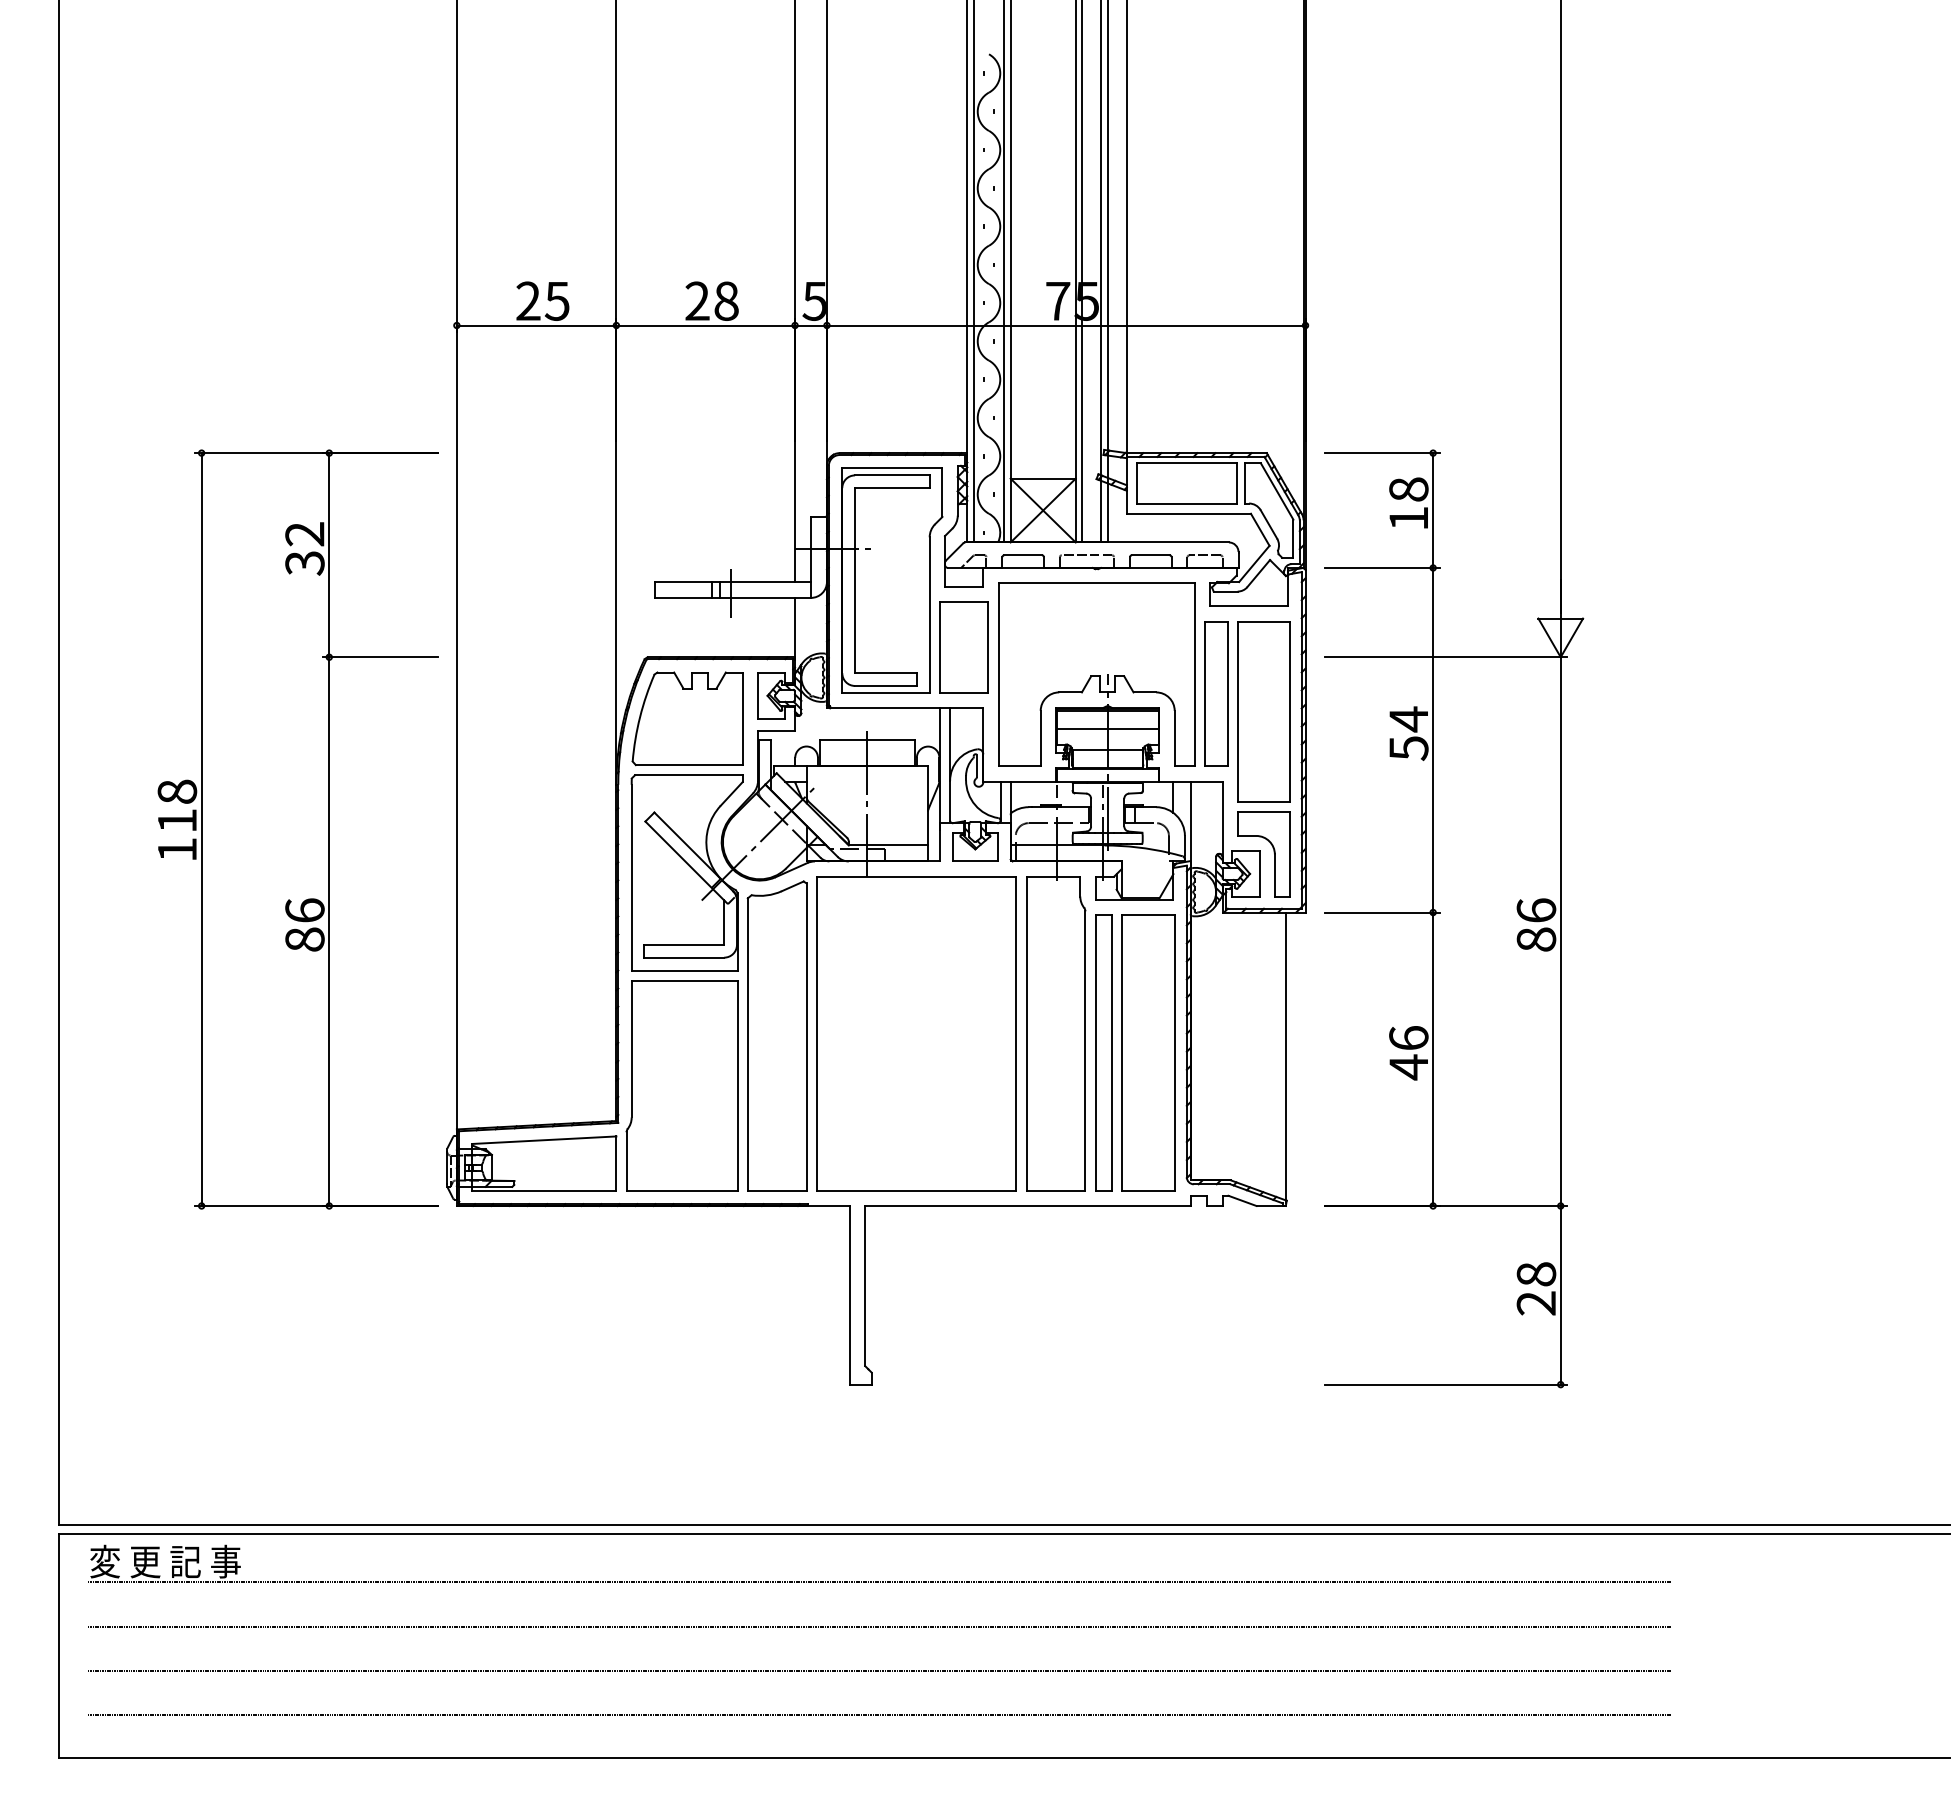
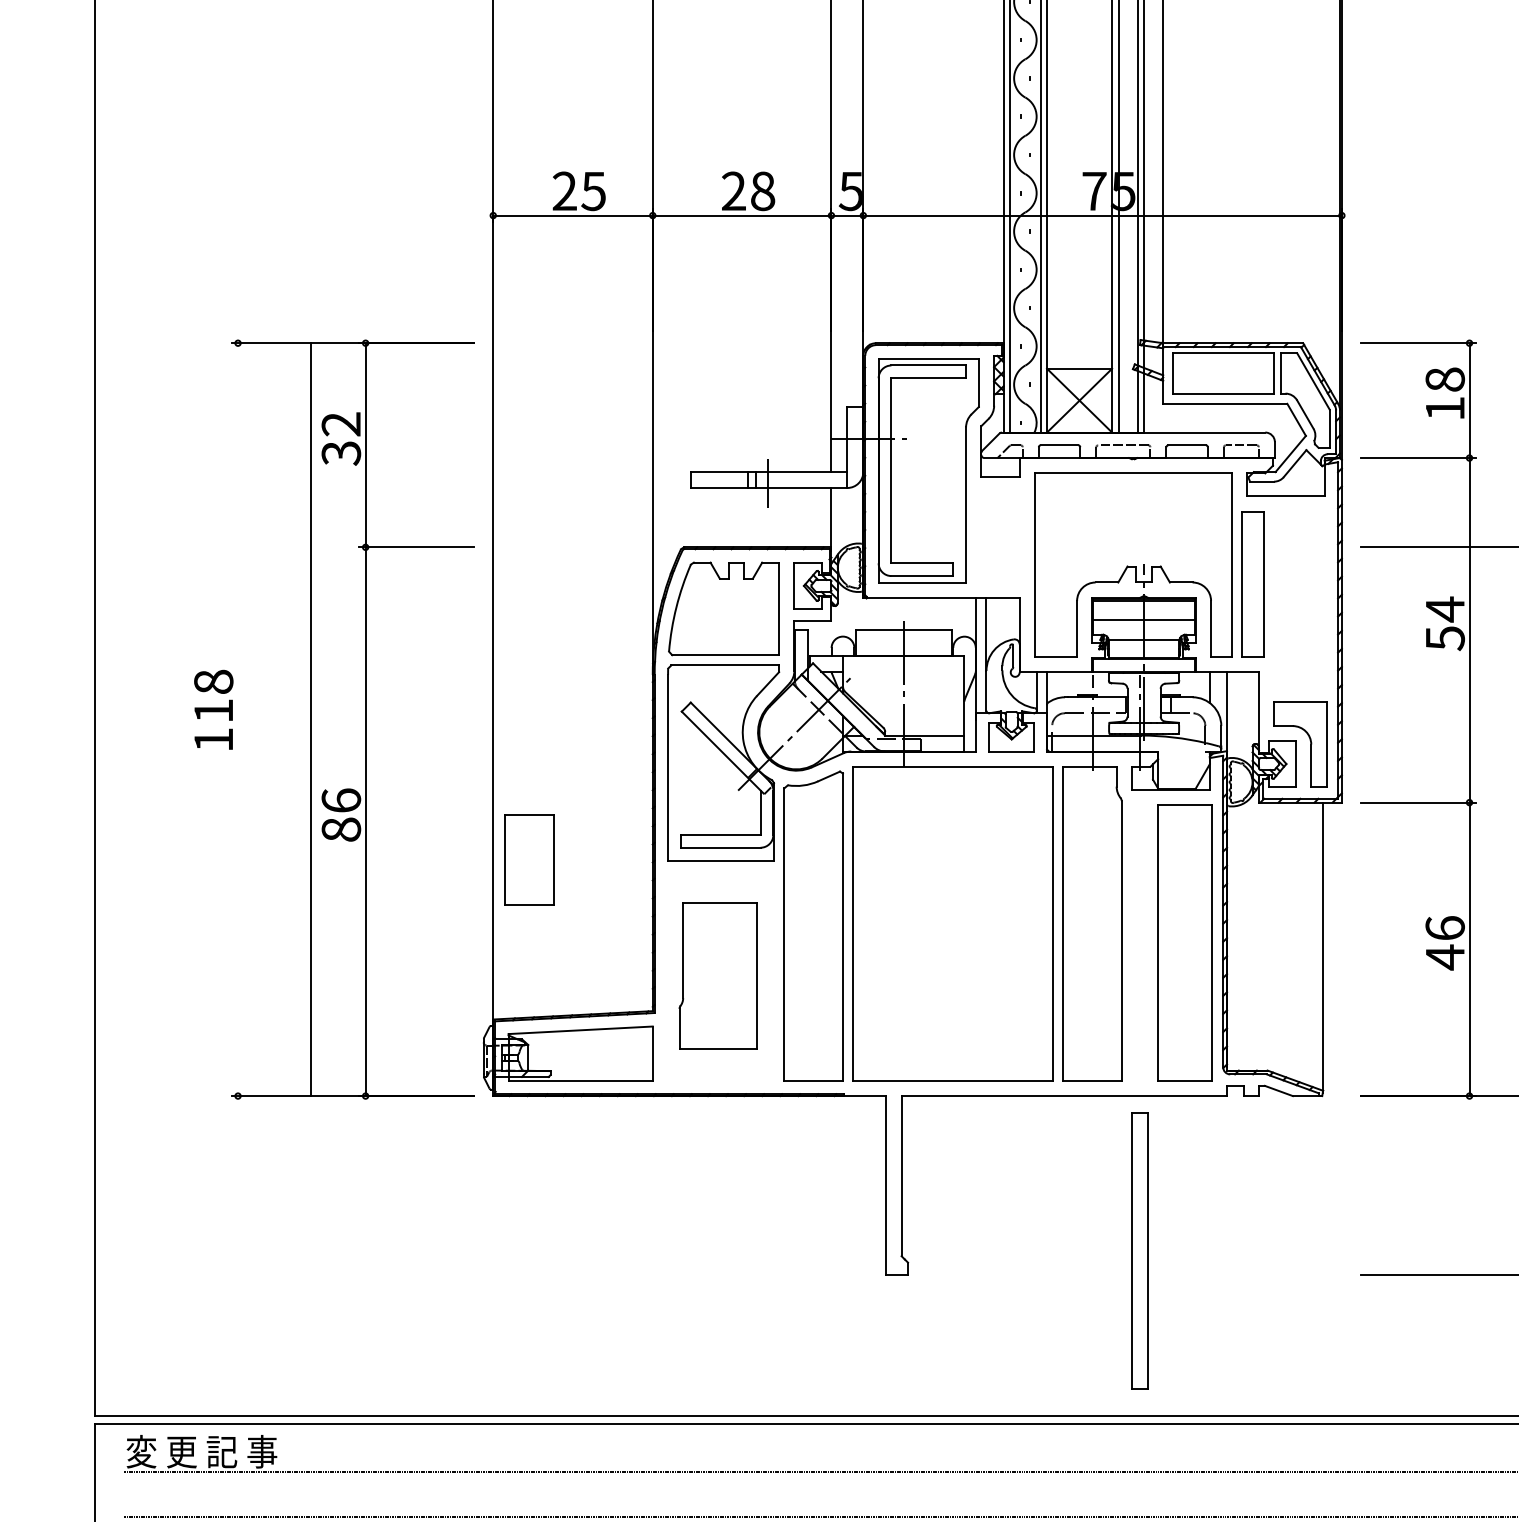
part: (963, 647) -> (528, 859), moved
part: (1263, 711) -> (1299, 601), removed
line: (201, 829) -> (310, 719), moved
part: (1103, 1052) -> (1139, 1250), moved
part: (681, 1085) -> (717, 975), size x0.7

